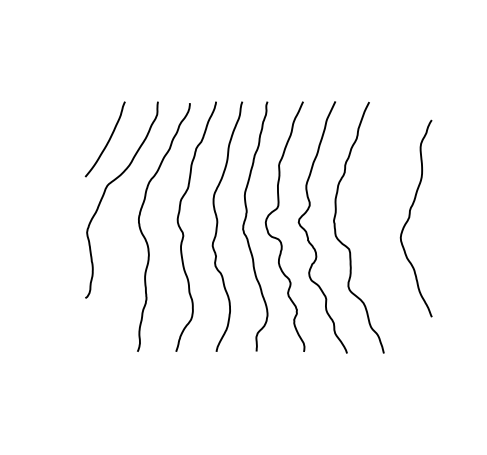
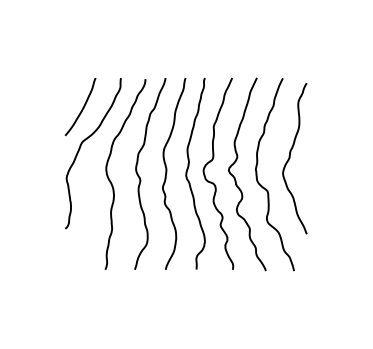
curve: (410, 218) -> (290, 158), moved

